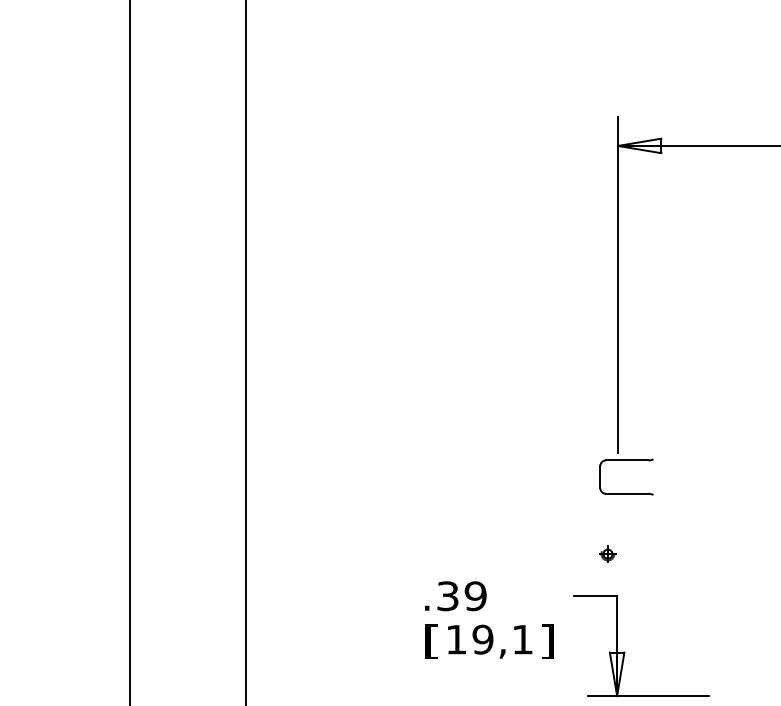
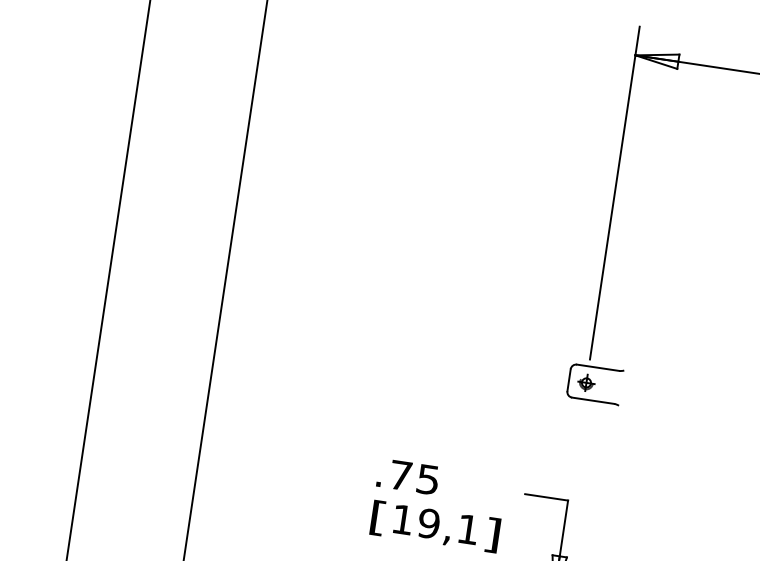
part: (607, 553) -> (586, 382), moved
text: (461, 596) -> (414, 477), .39 -> .75

